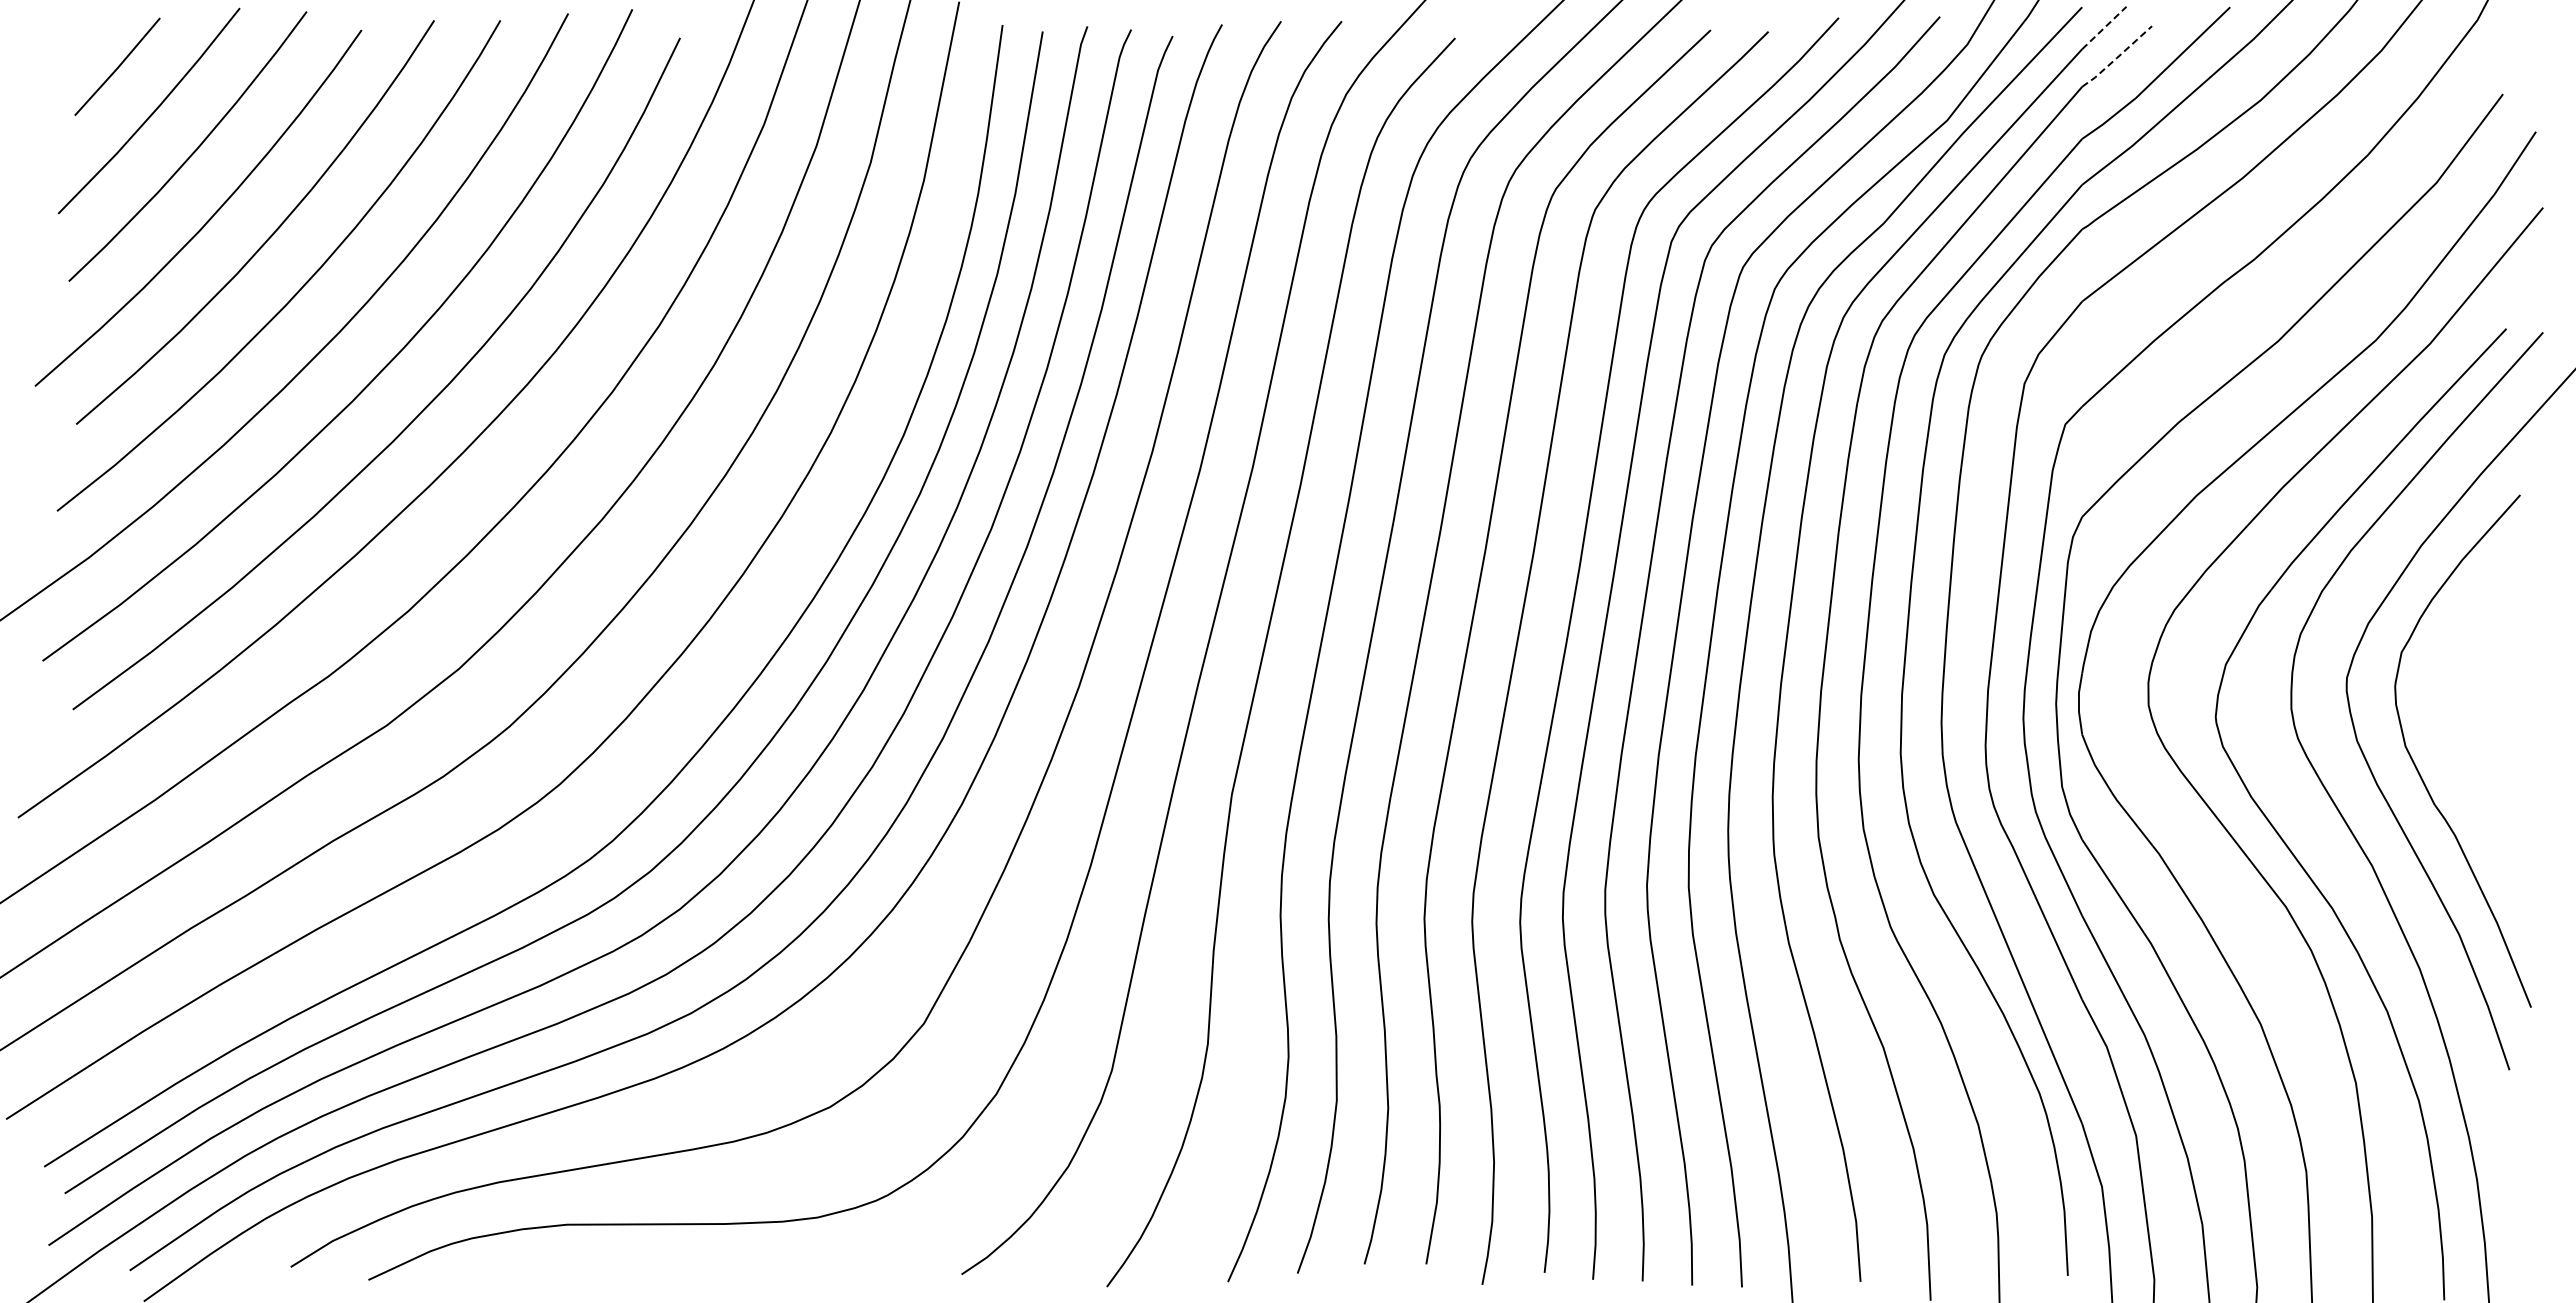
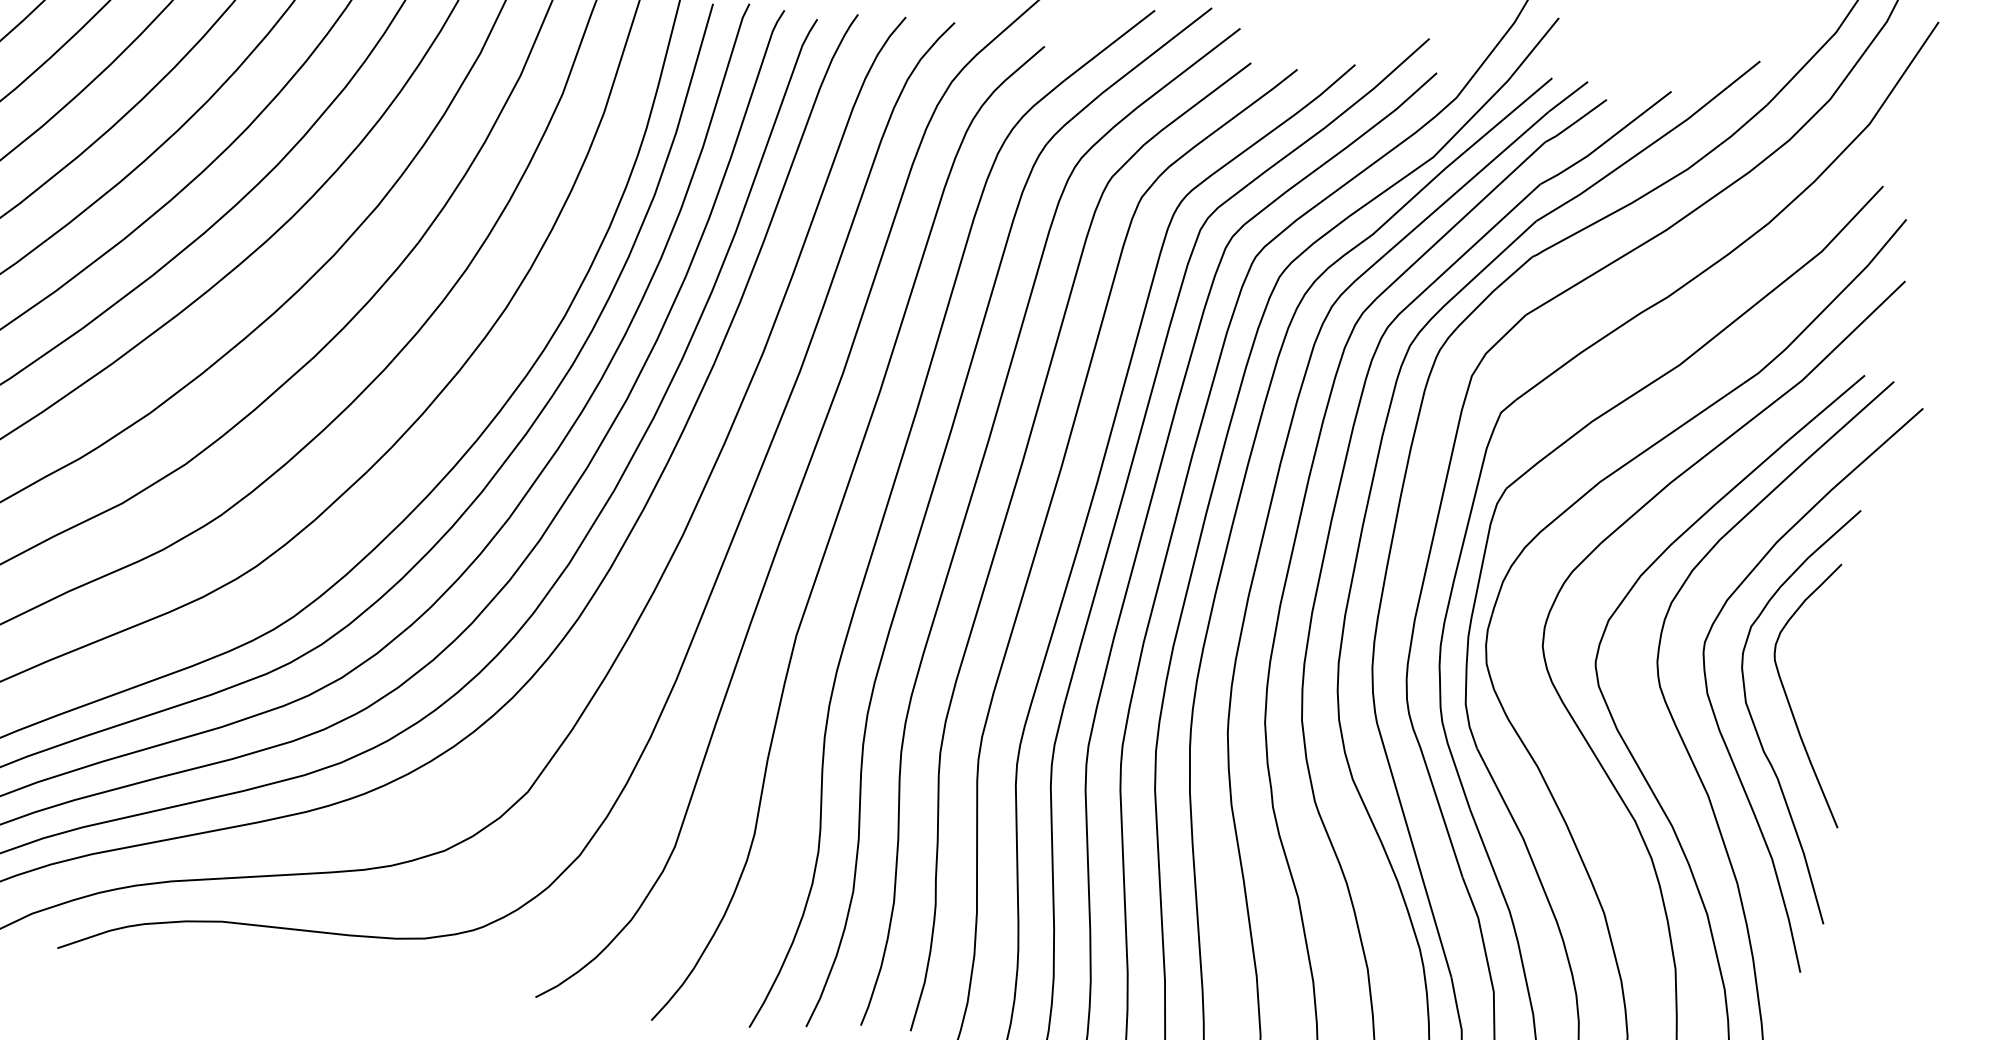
line: (2104, 28) -> (1568, 97), dashed -> solid
line: (2116, 58) -> (1575, 122), dashed -> solid
curve: (2456, 734) -> (1788, 697), added

